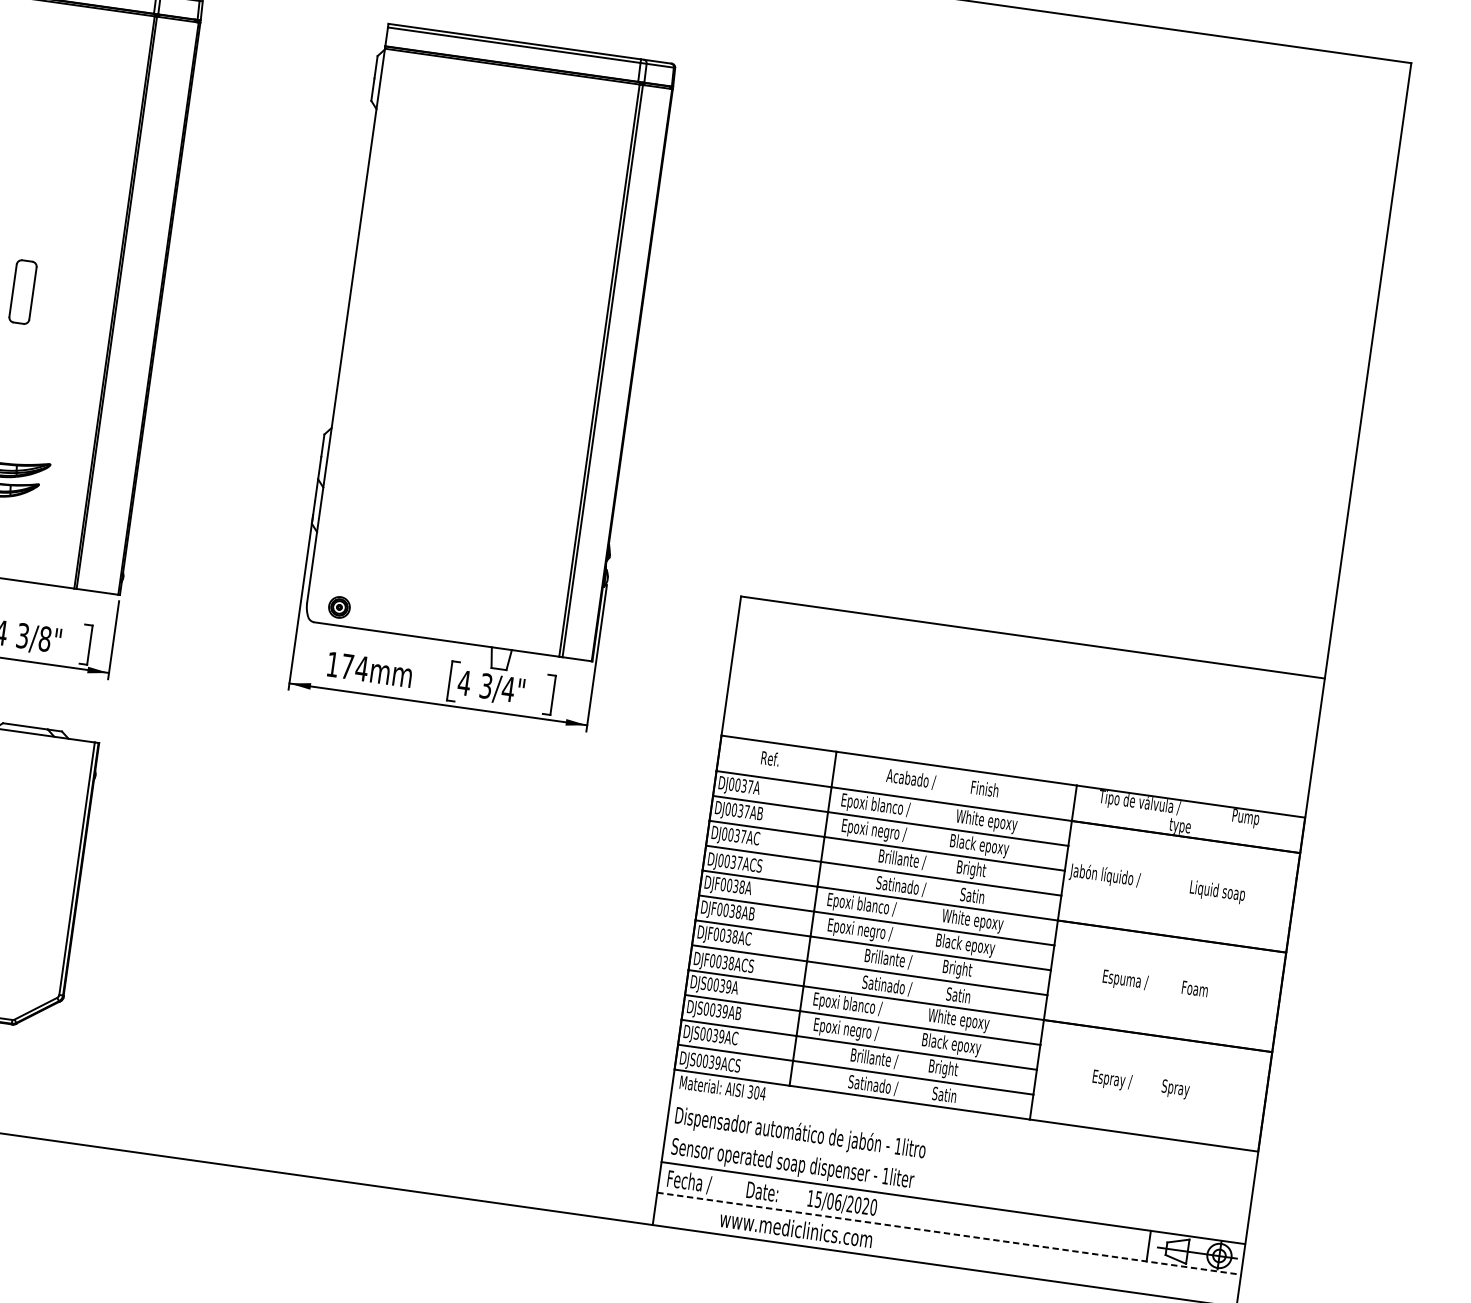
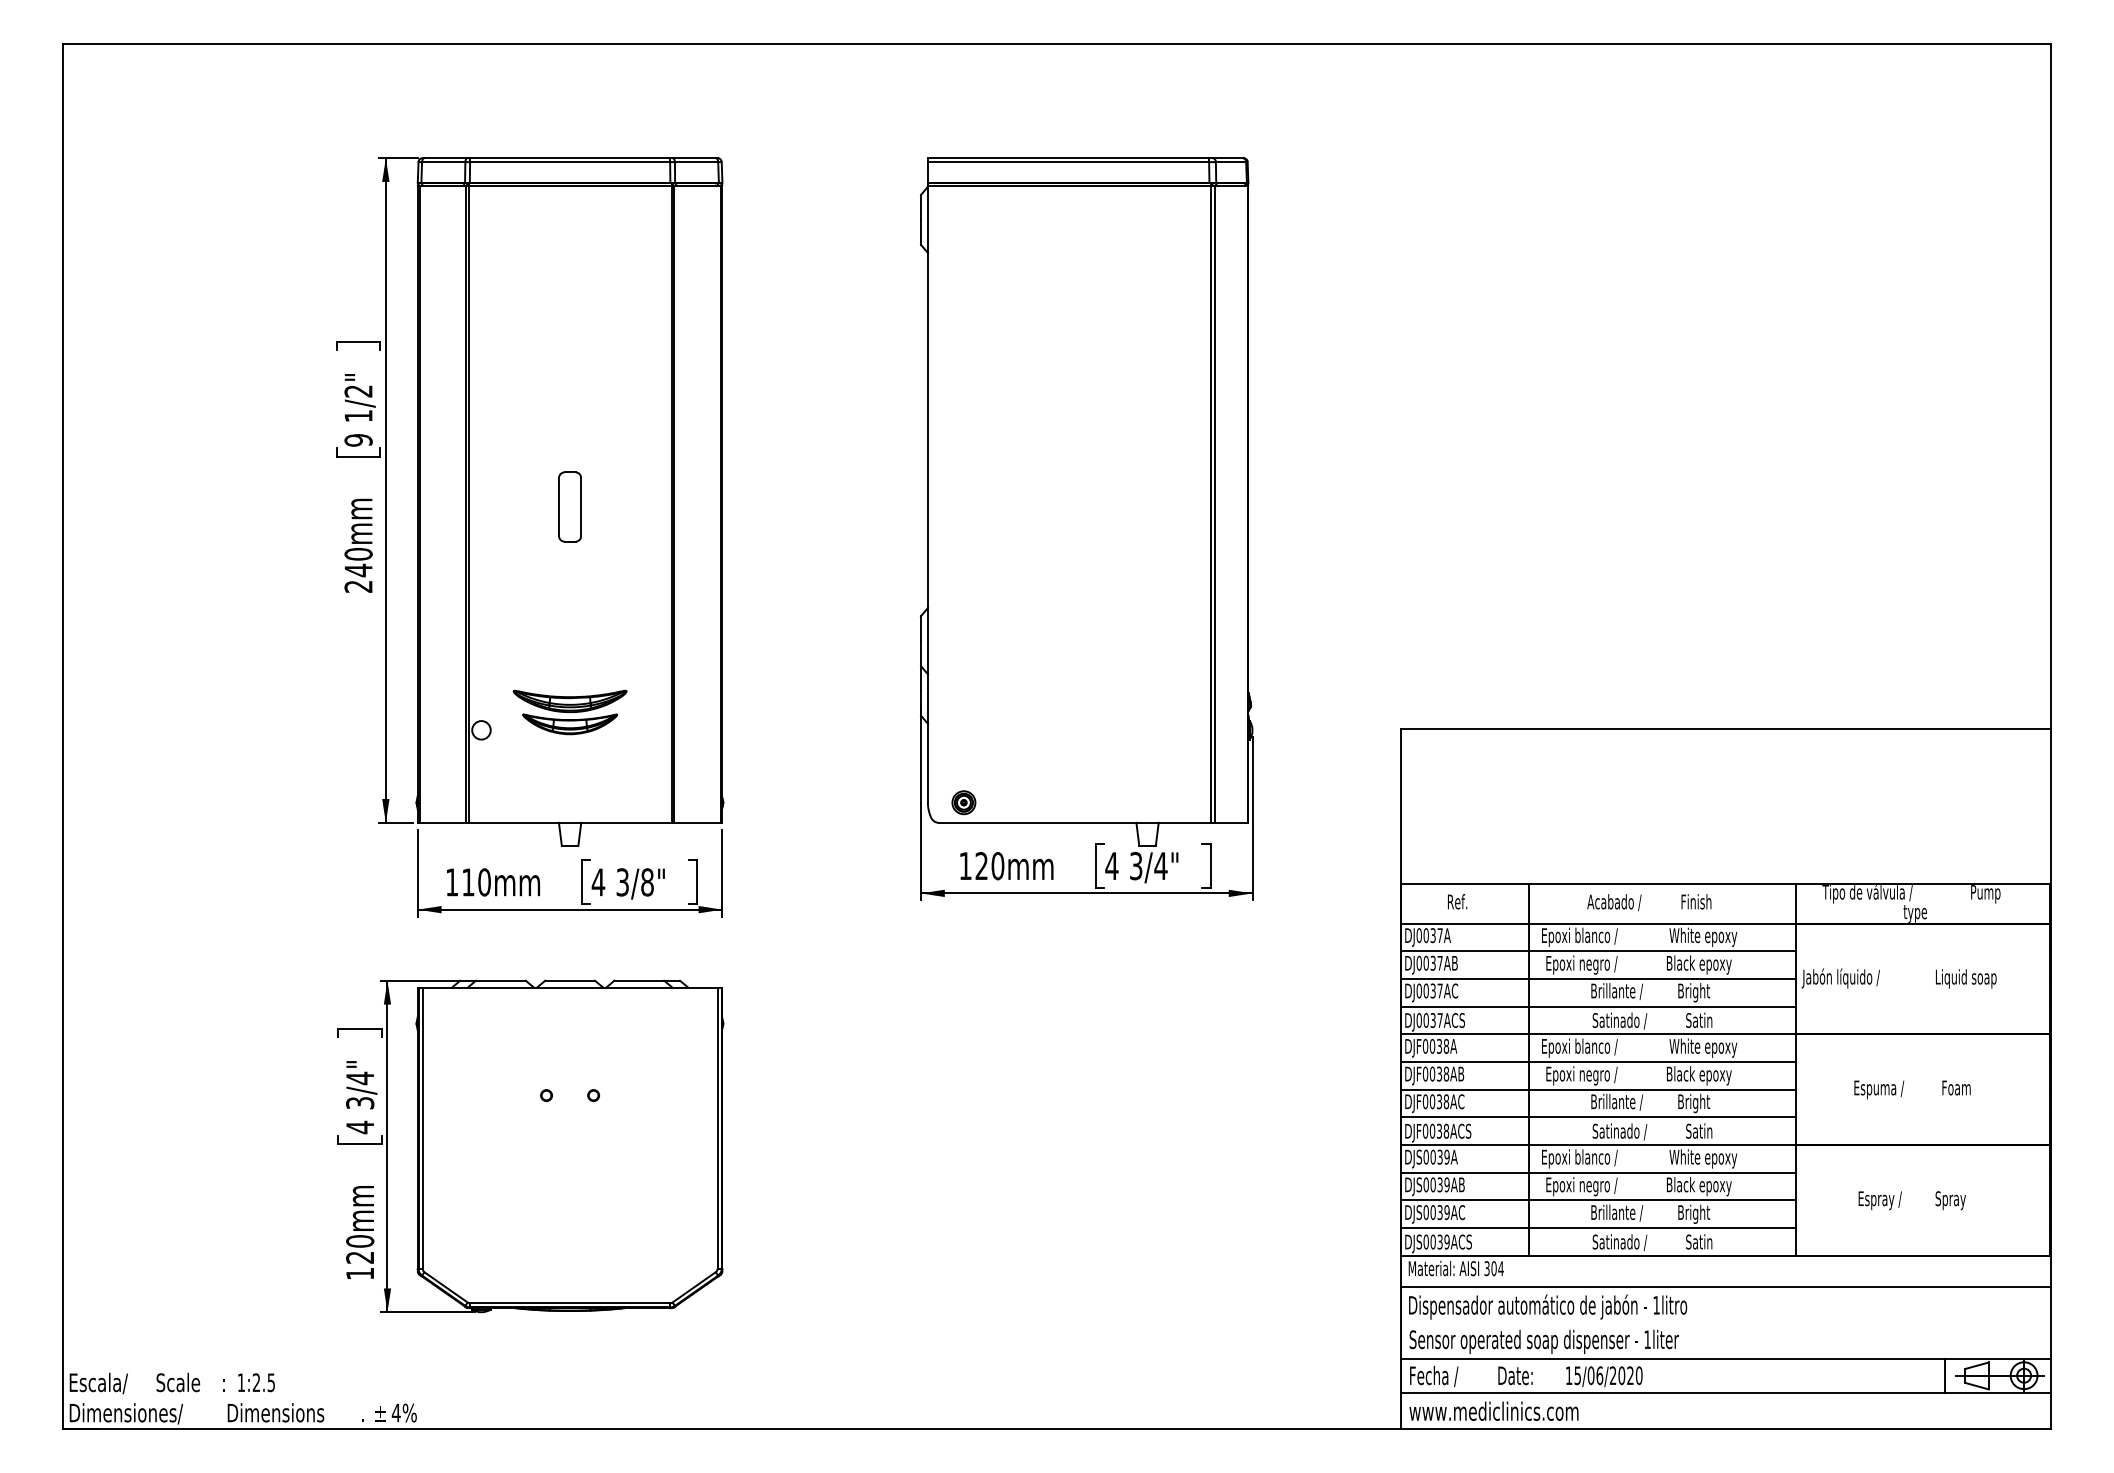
text: (354, 667) -> (989, 866), 174mm -> 120mm
line: (962, 1138) -> (1725, 1286), added
text: (795, 1228) -> (1493, 1410), moved
line: (949, 1233) -> (1725, 1392), dashed -> solid

